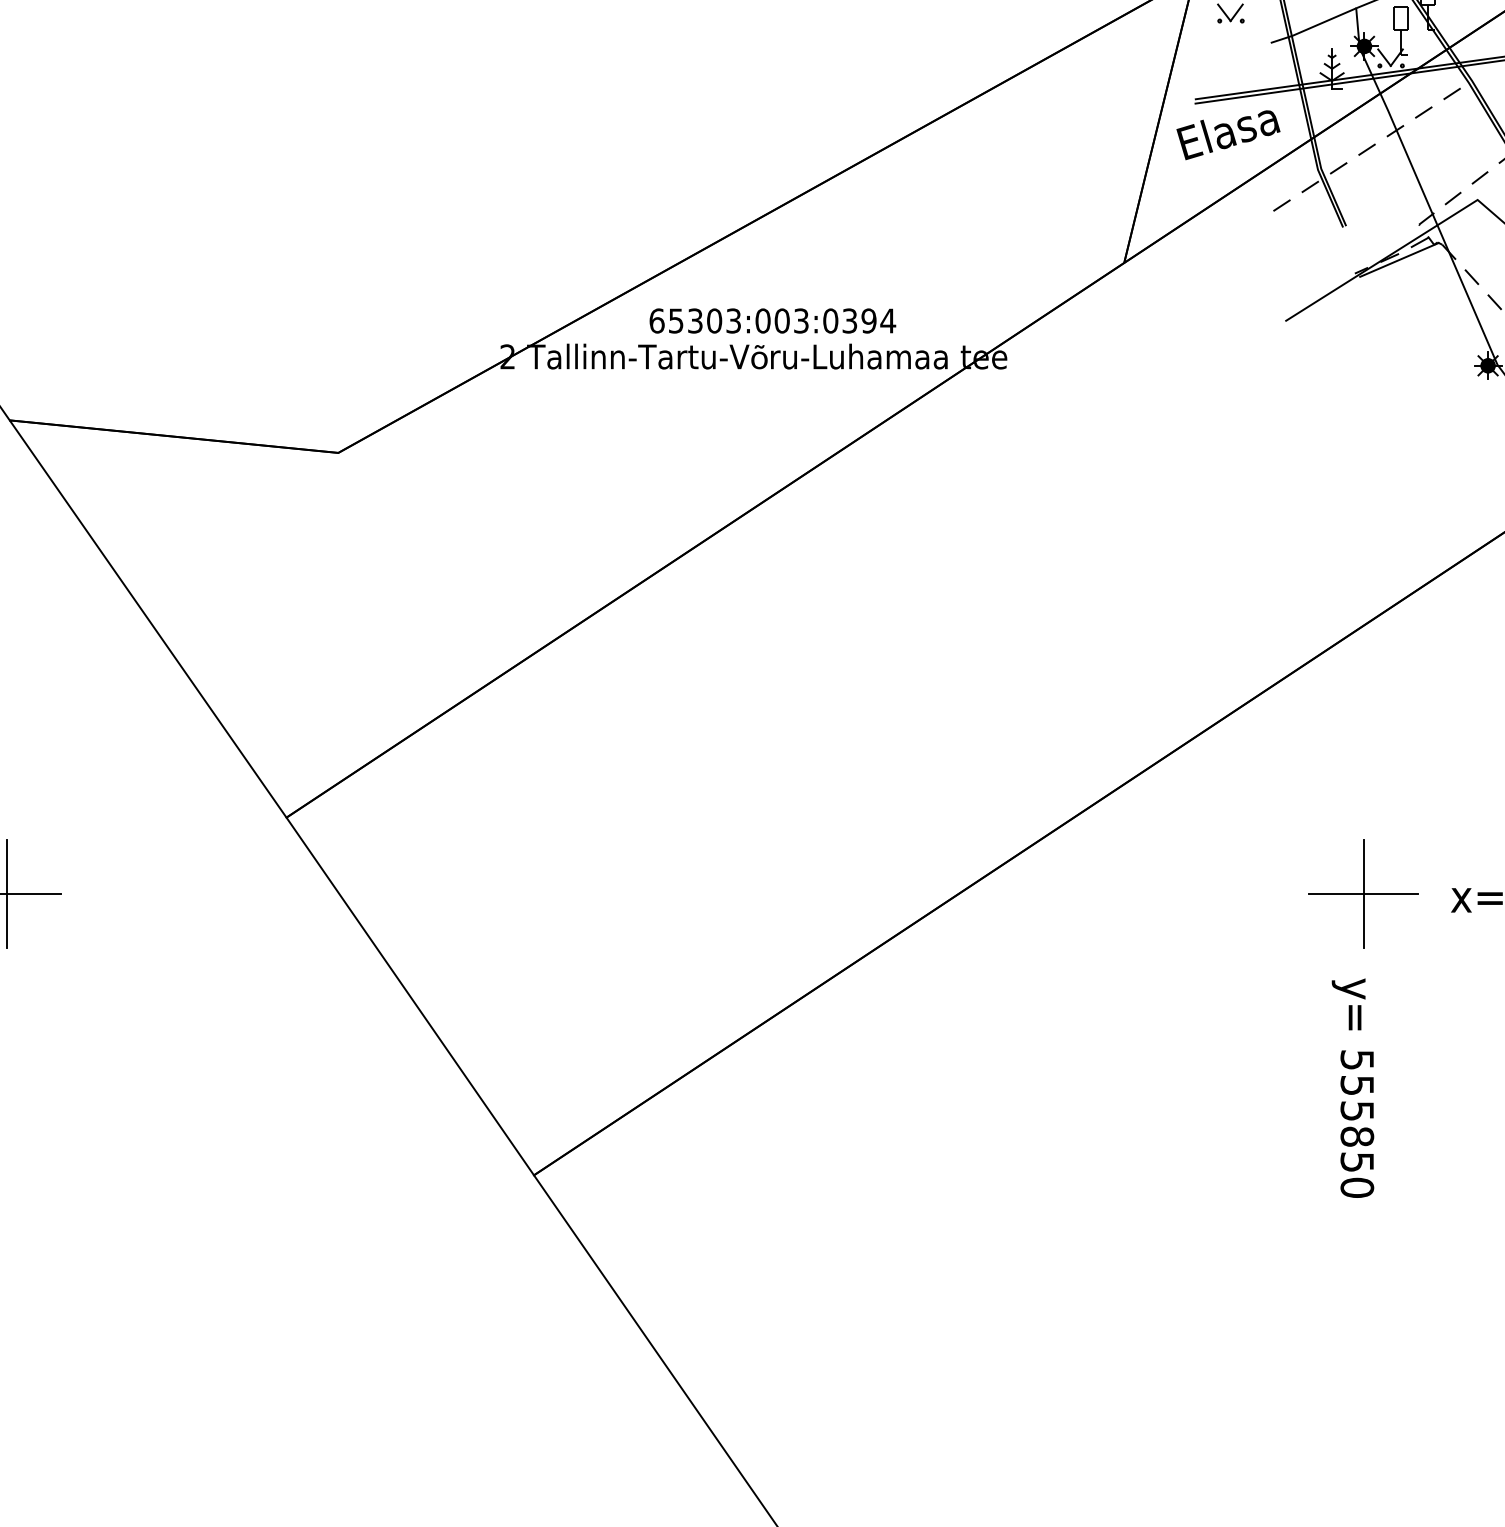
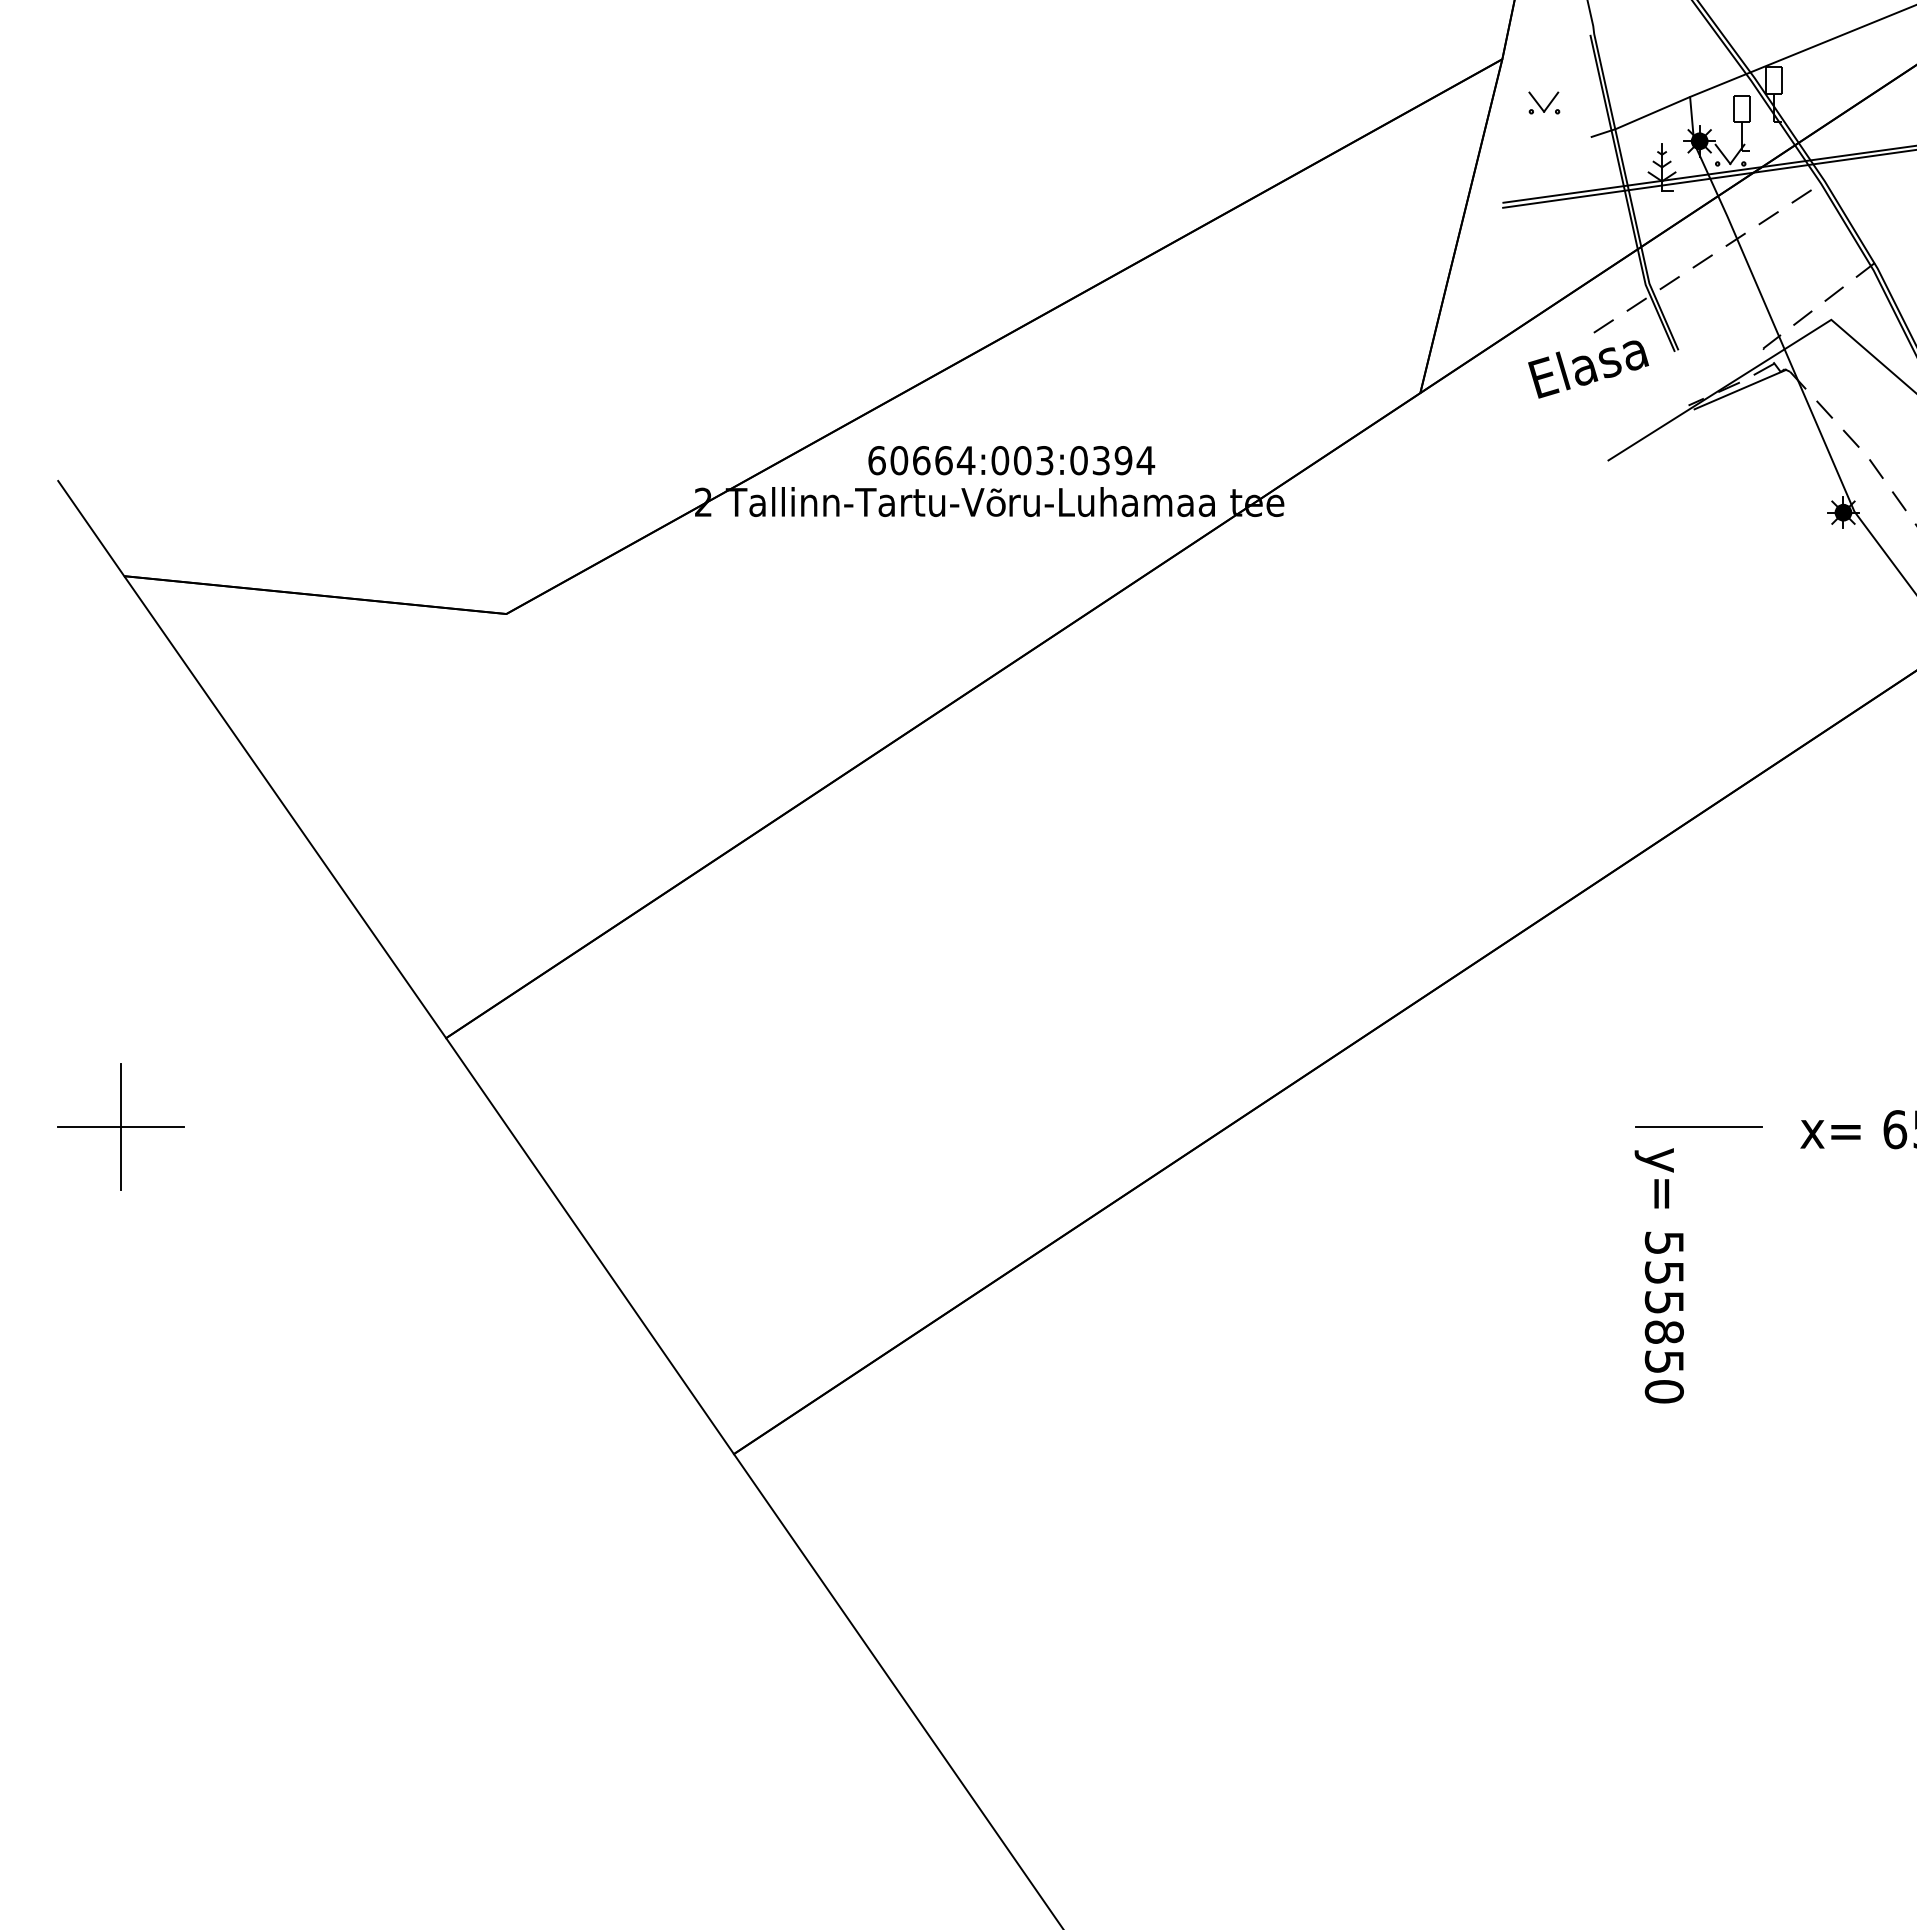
text: (1228, 135) -> (1588, 369), moved
text: (704, 320) -> (932, 460), 65303:003:0394 -> 60664:003:0394
line: (1363, 894) -> (1698, 1127), removed
text: (1352, 1087) -> (1658, 1275), moved

